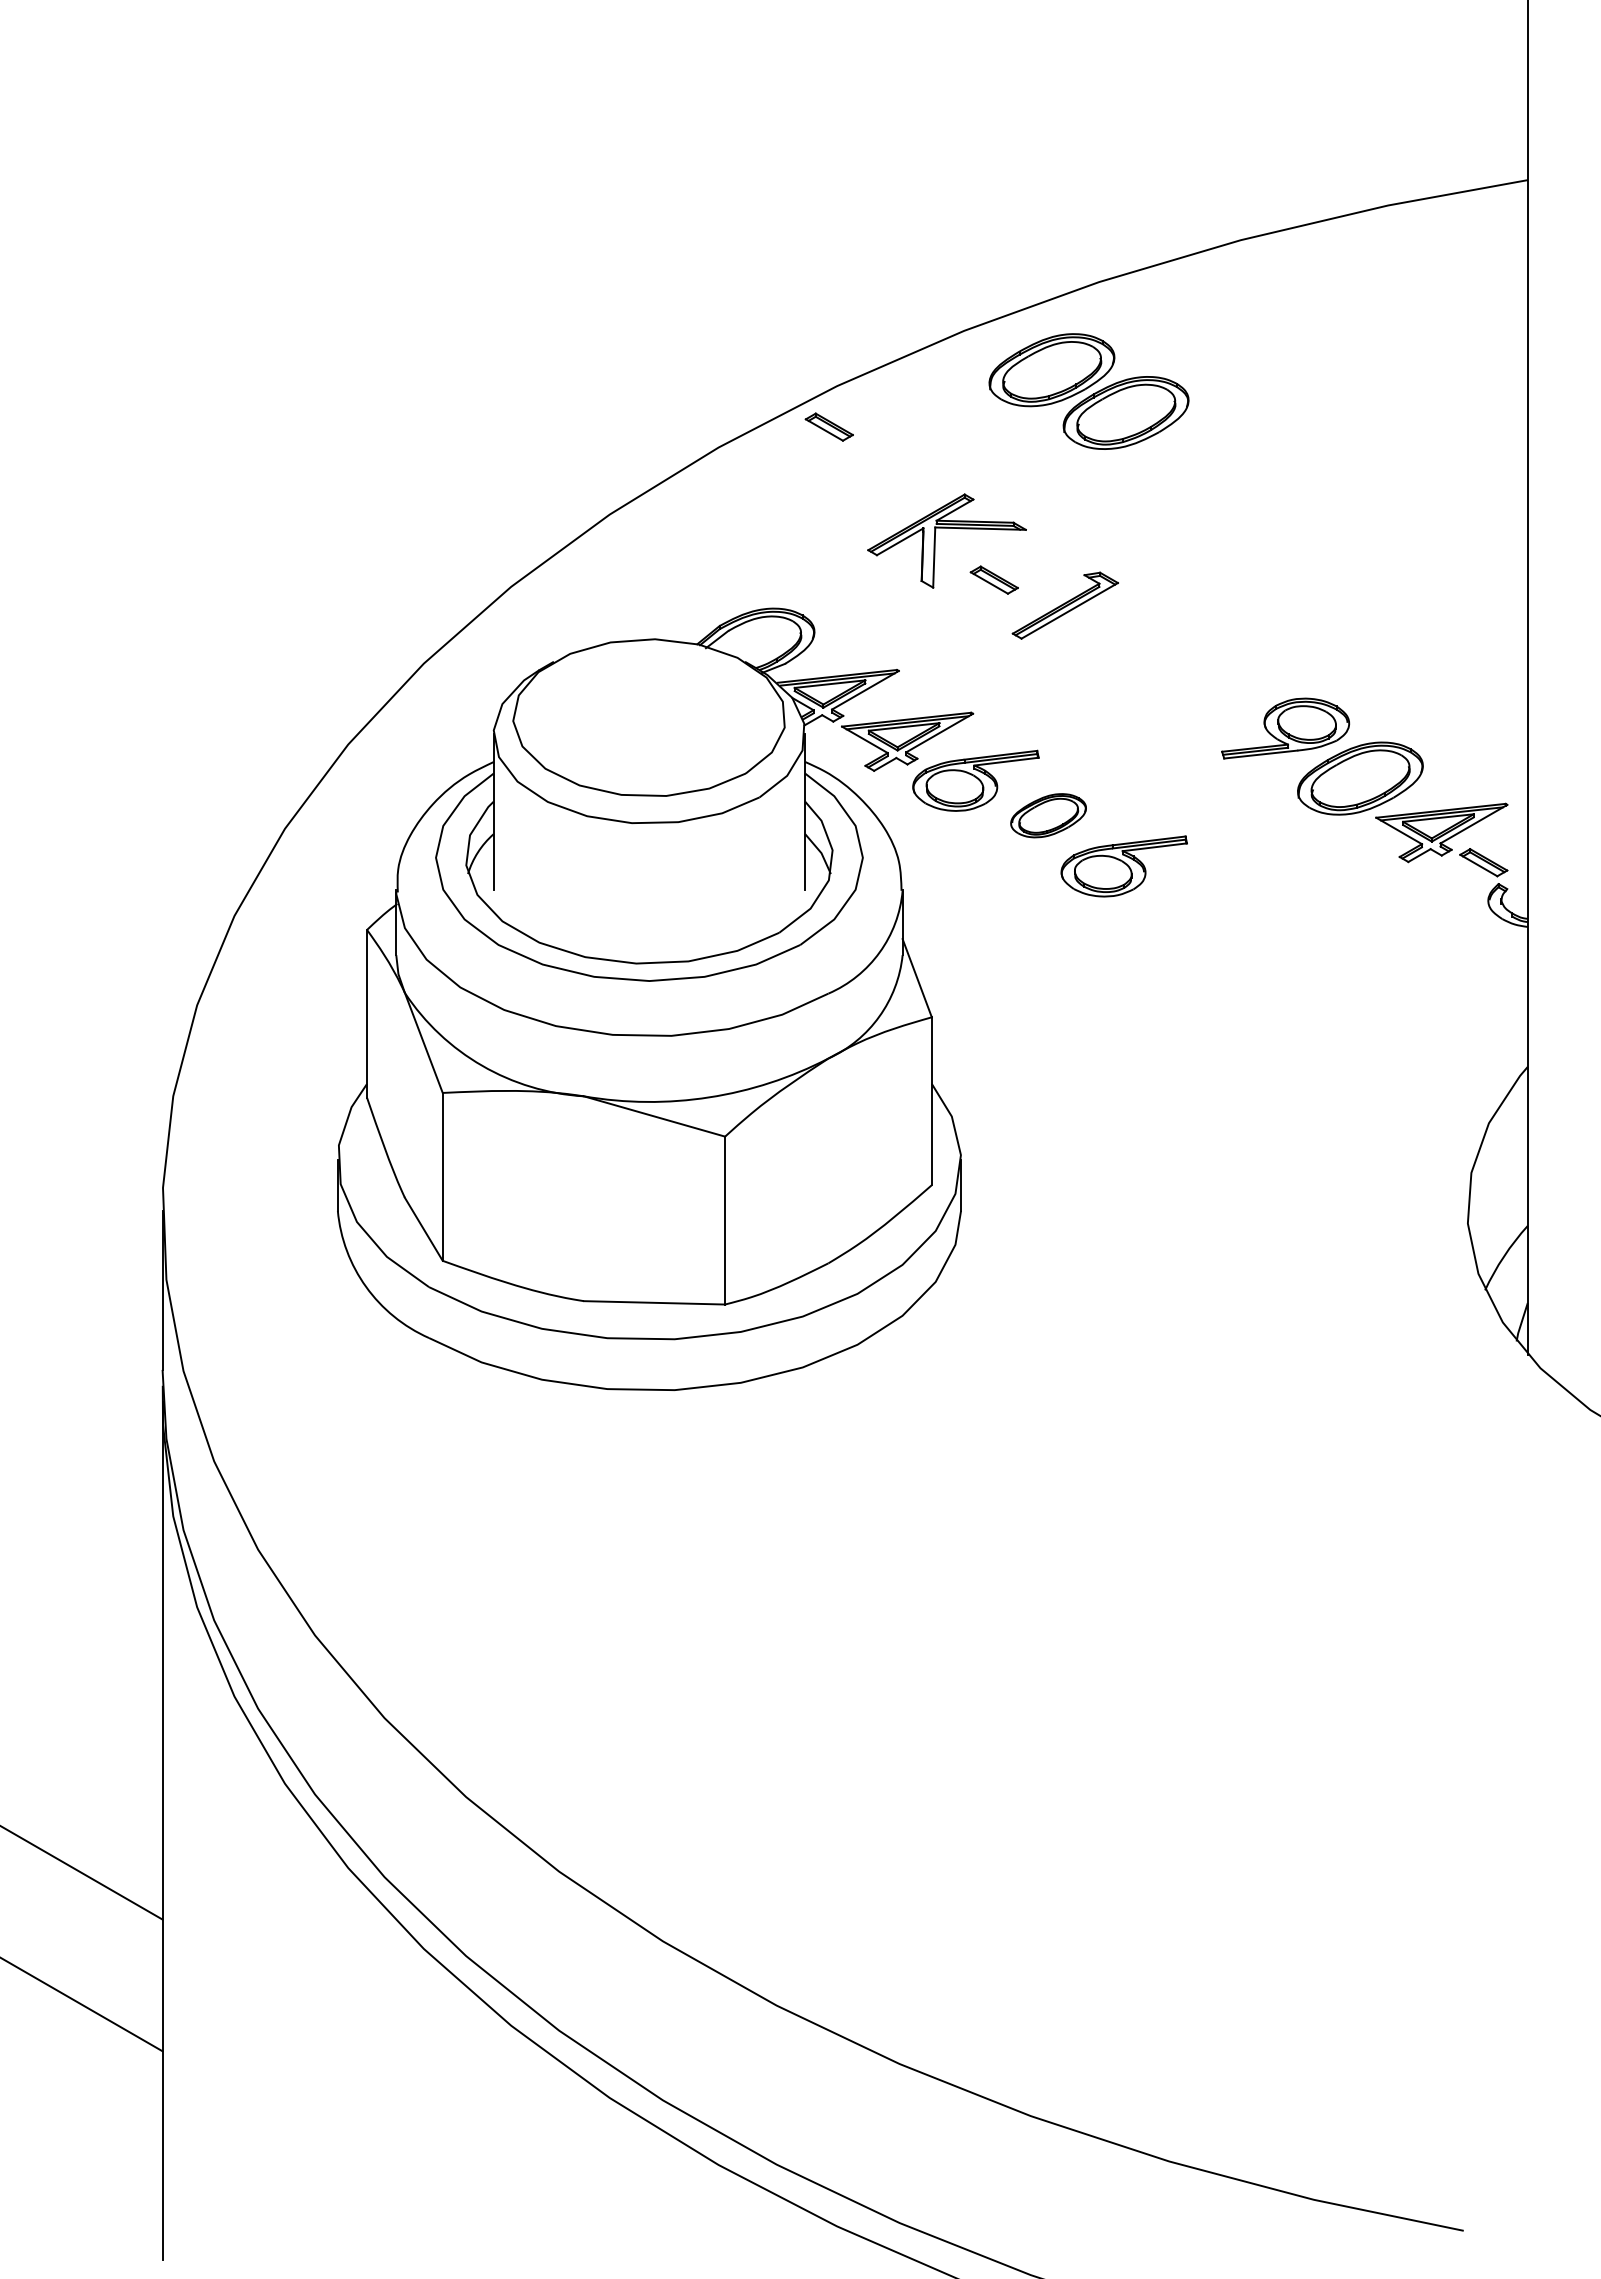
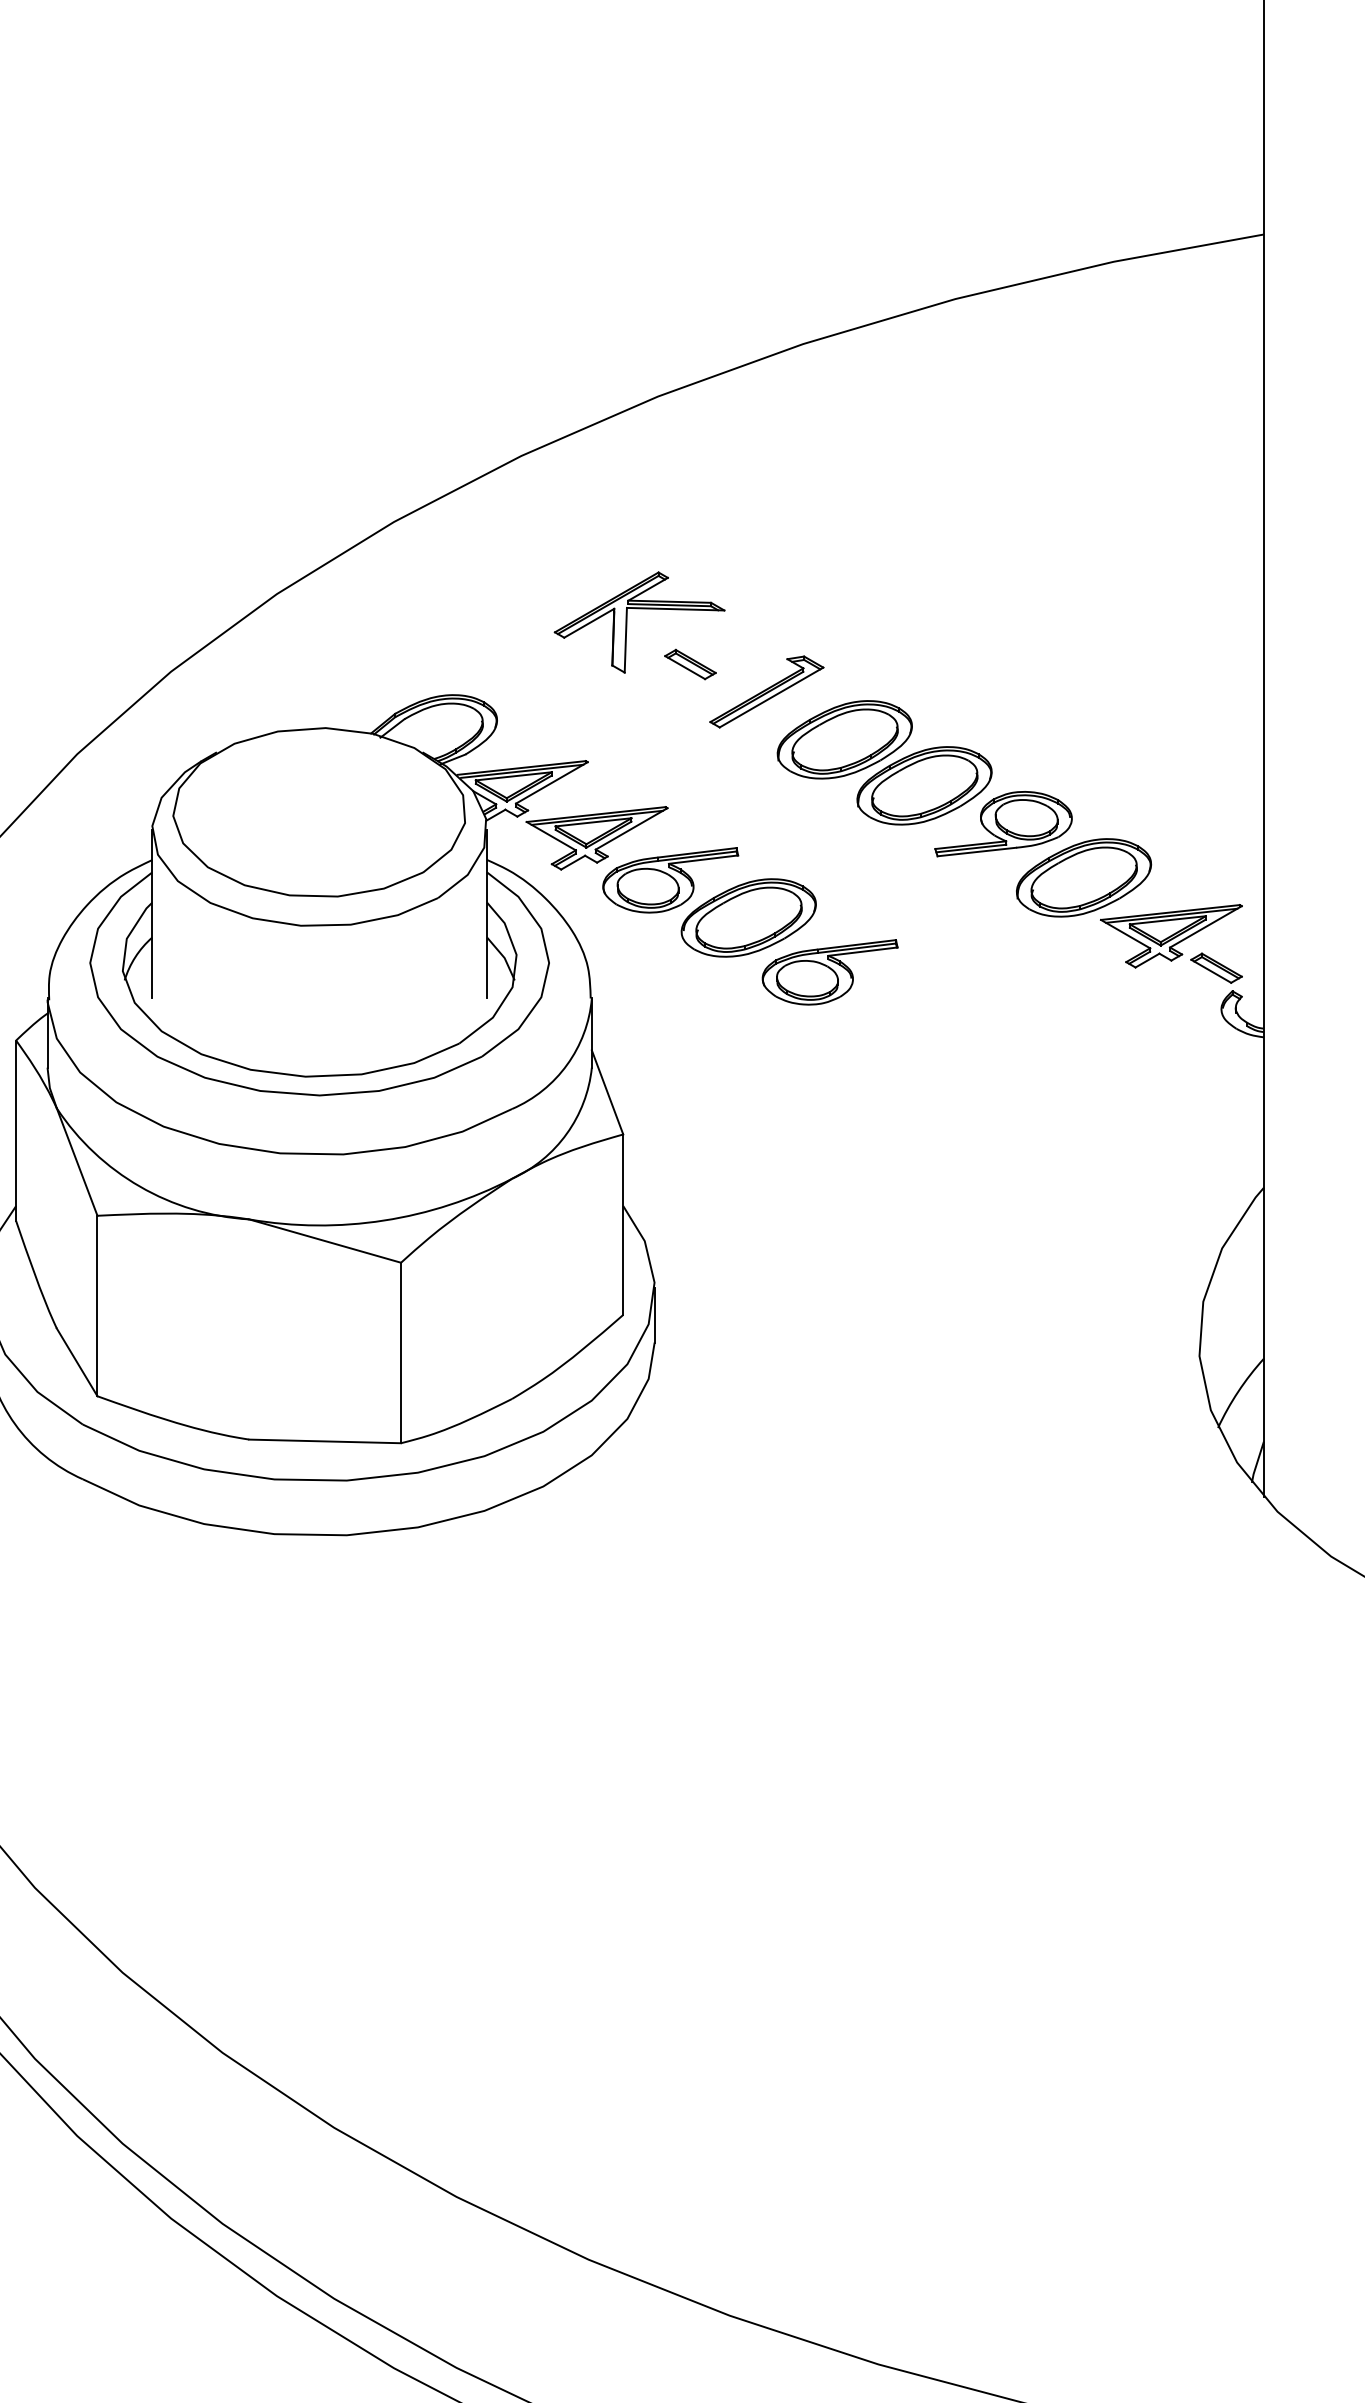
part: (1088, 391) -> (884, 762), moved
part: (828, 426) -> (512, 499), removed
part: (1048, 815) -> (748, 917), size x1.67

